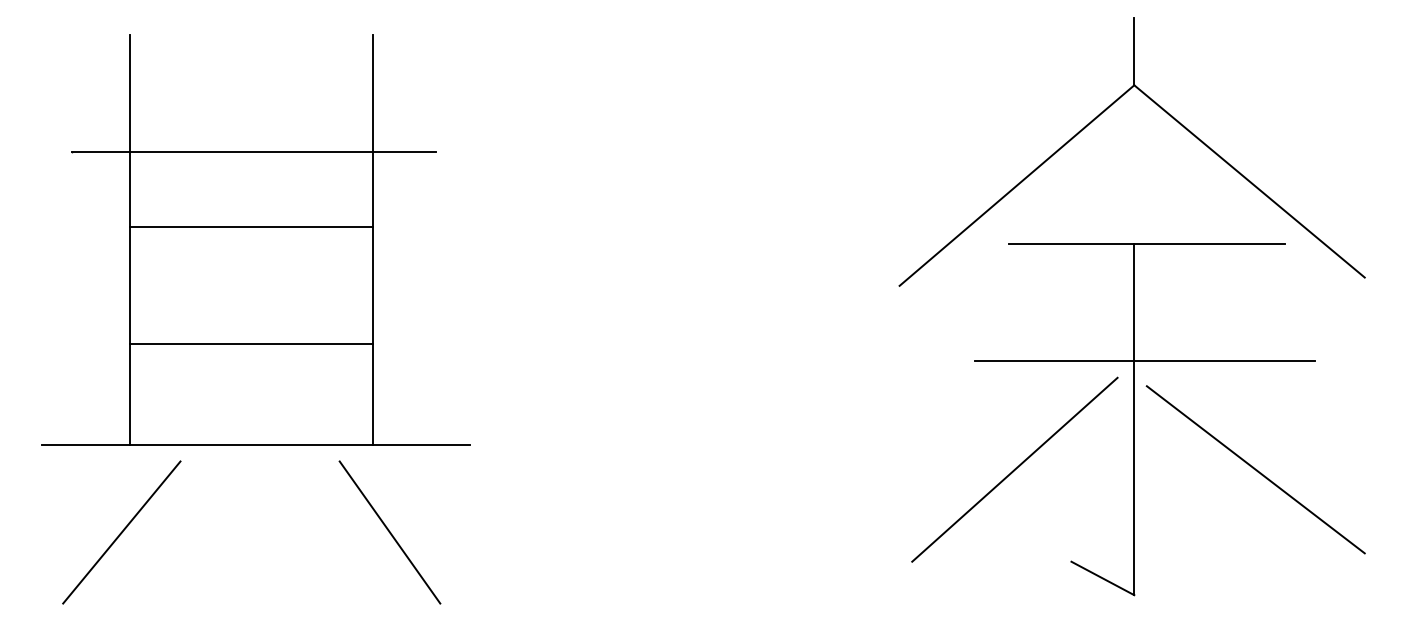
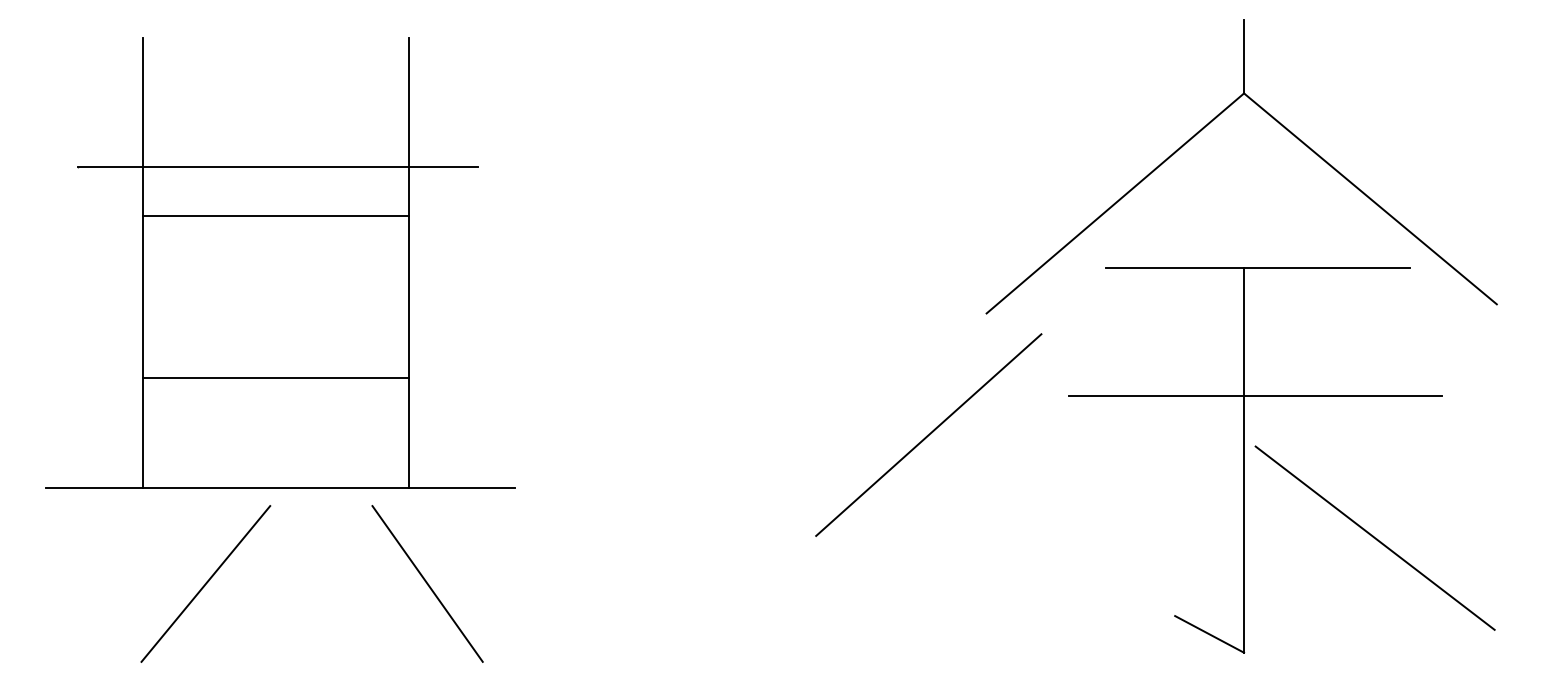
line: (251, 227) -> (275, 216), moved
line: (1014, 469) -> (928, 434), moved
line: (1255, 469) -> (1374, 537), moved
line: (121, 532) -> (205, 583), moved

